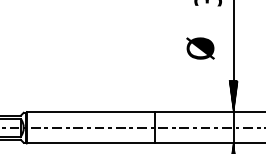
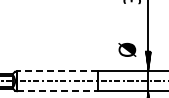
text: (200, 47) -> (127, 49), moved
line: (90, 112) -> (57, 71), solid -> dashed
line: (90, 143) -> (57, 91), solid -> dashed

